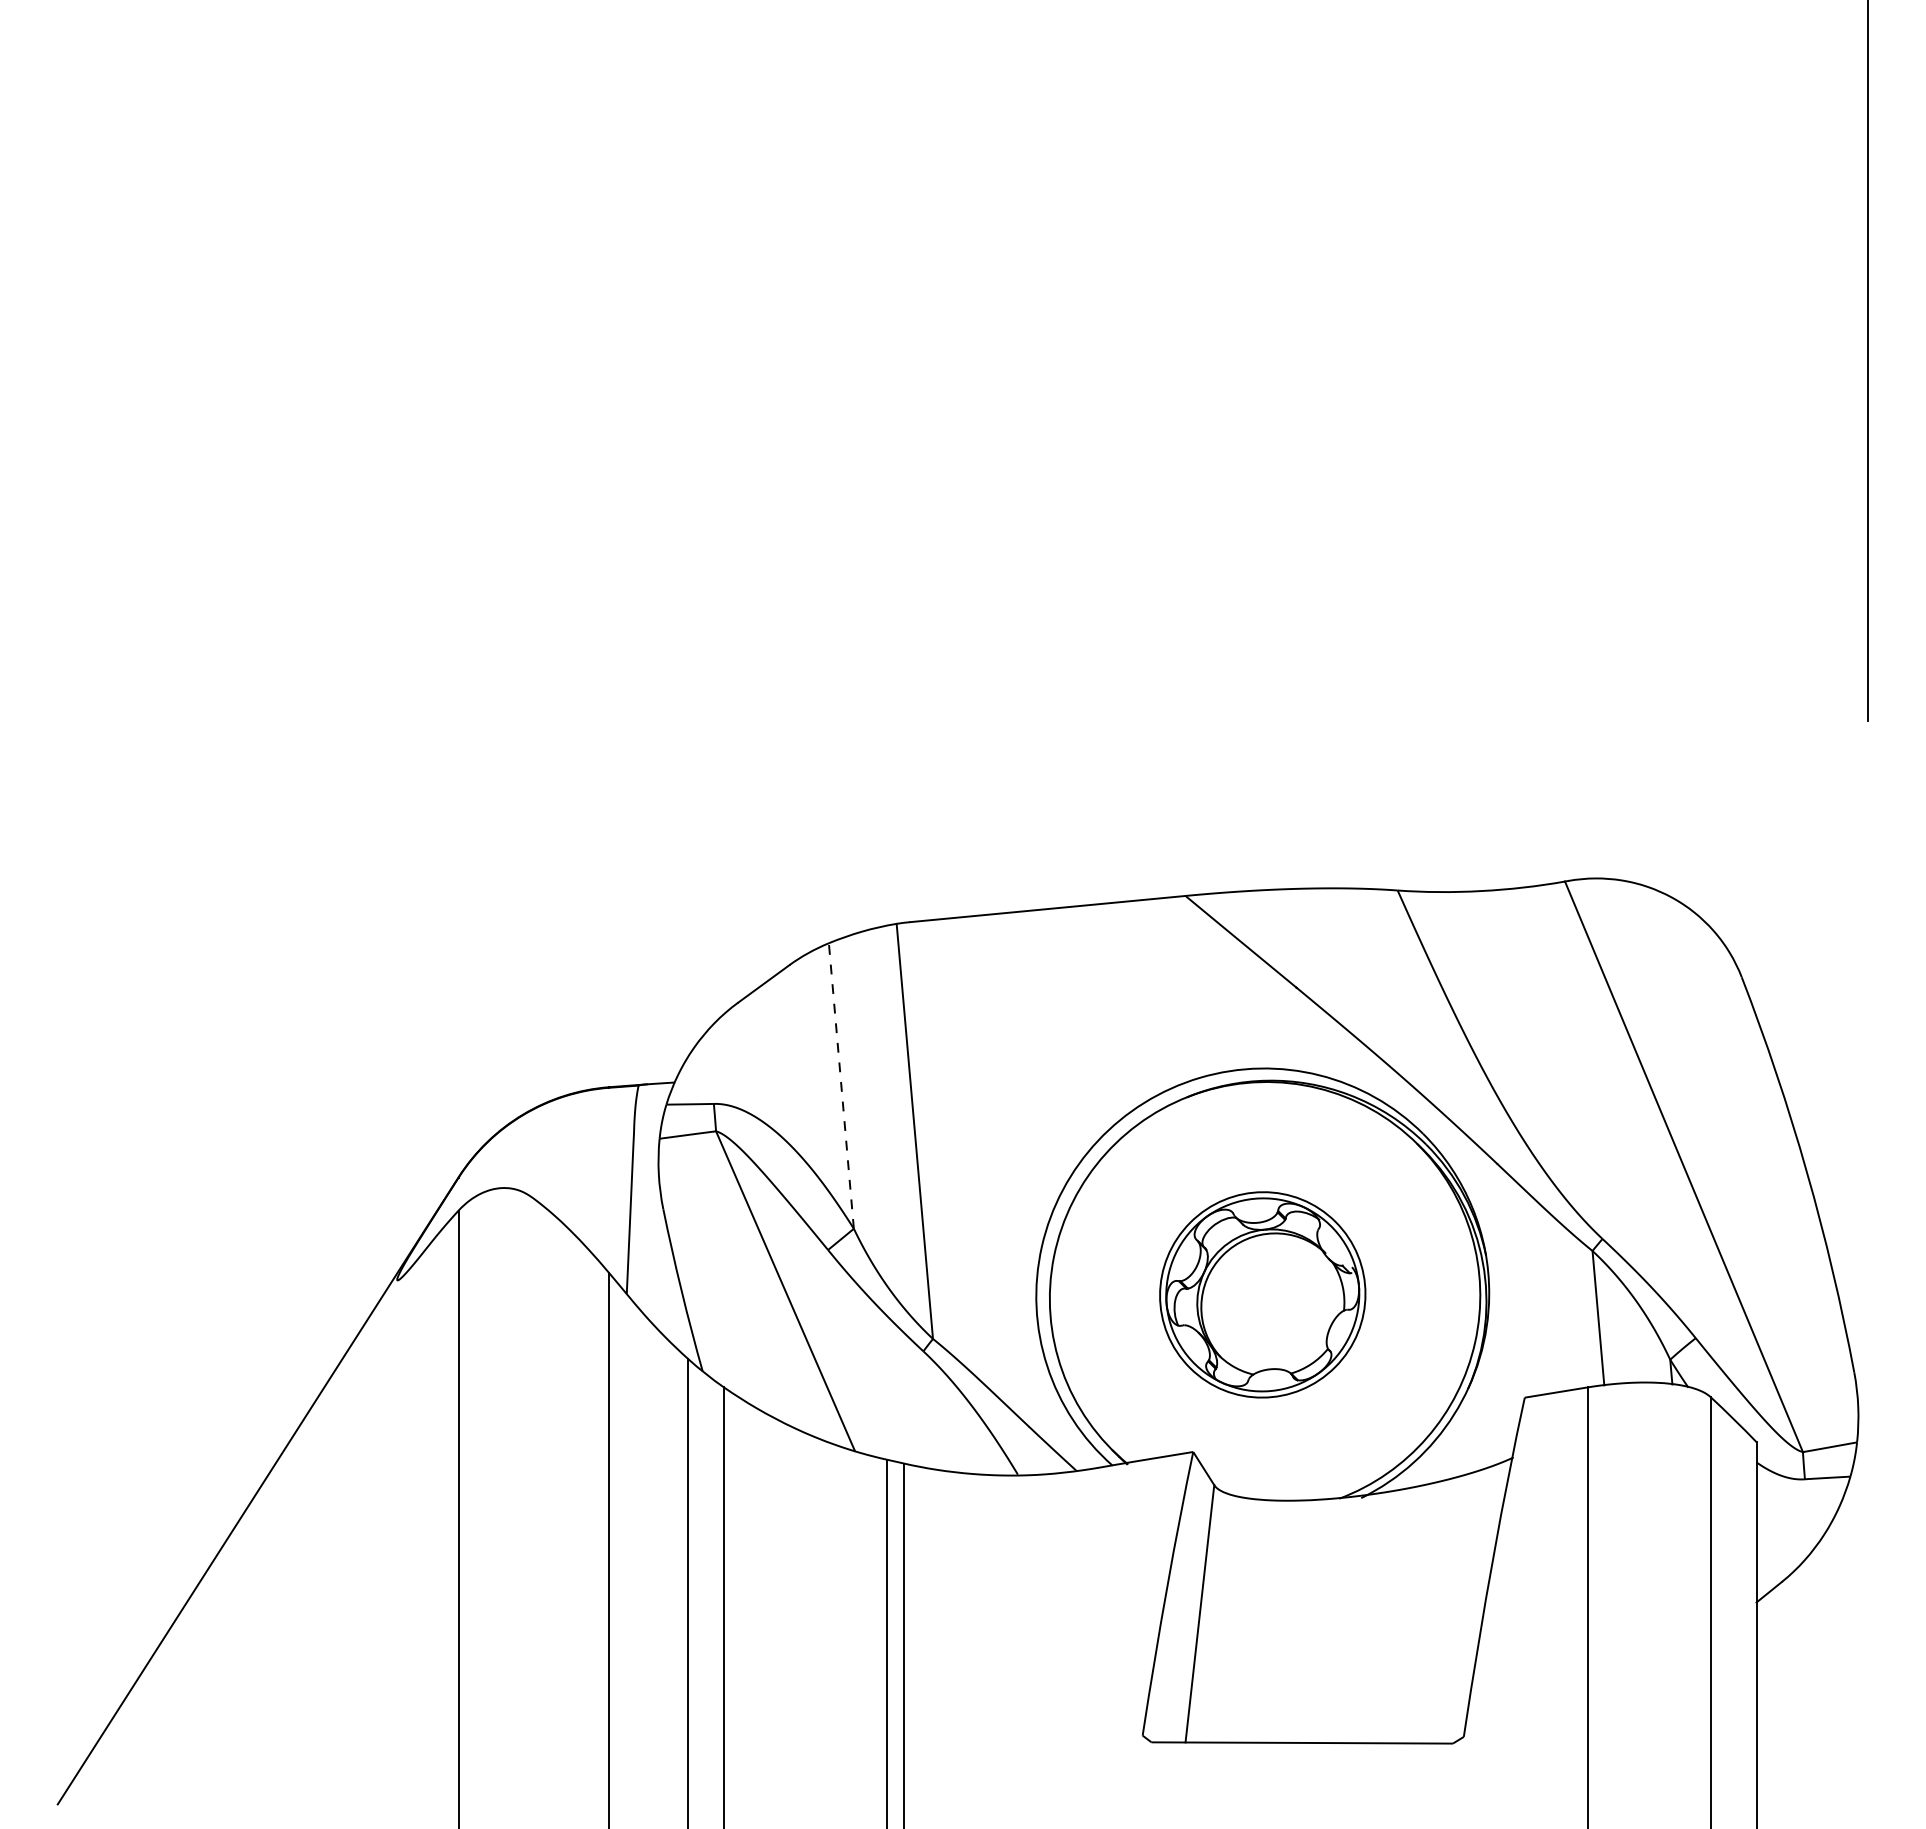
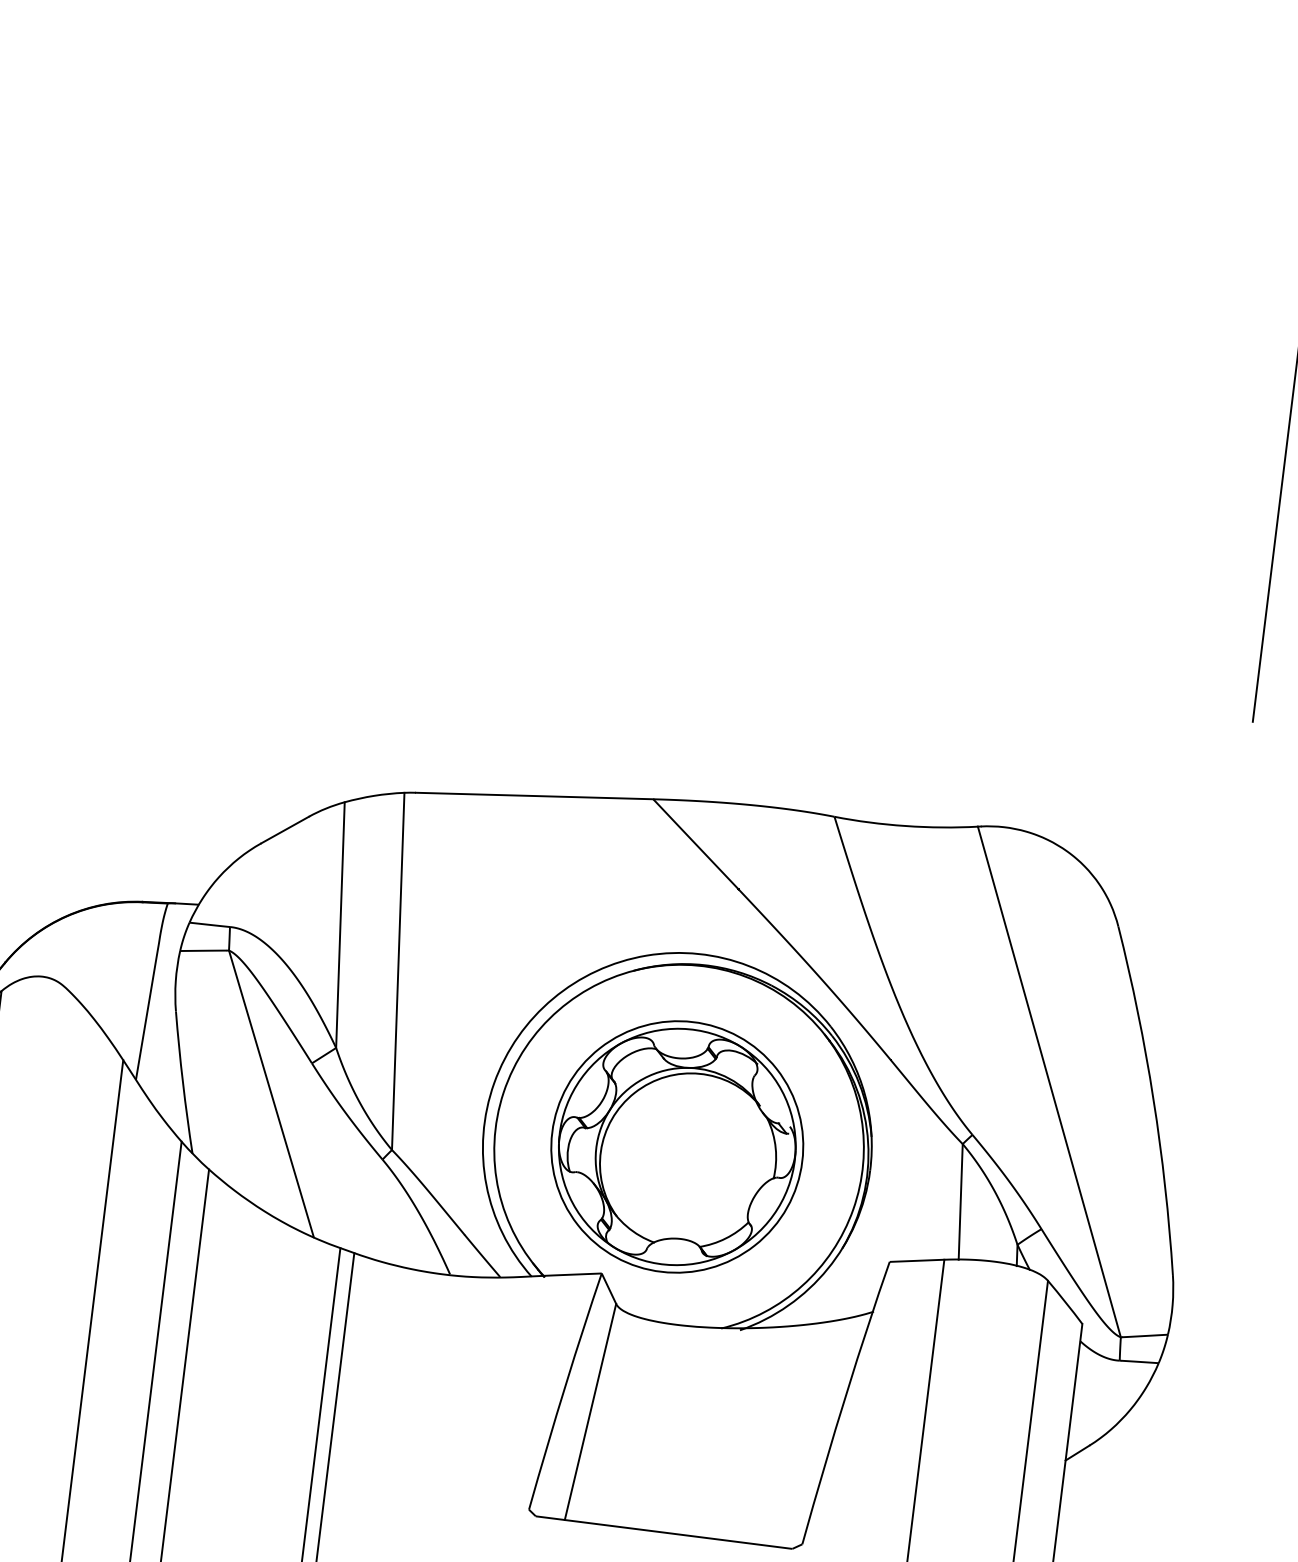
line: (841, 1085) -> (340, 924), dashed -> solid
part: (1262, 1294) -> (677, 1146), size x1.43

